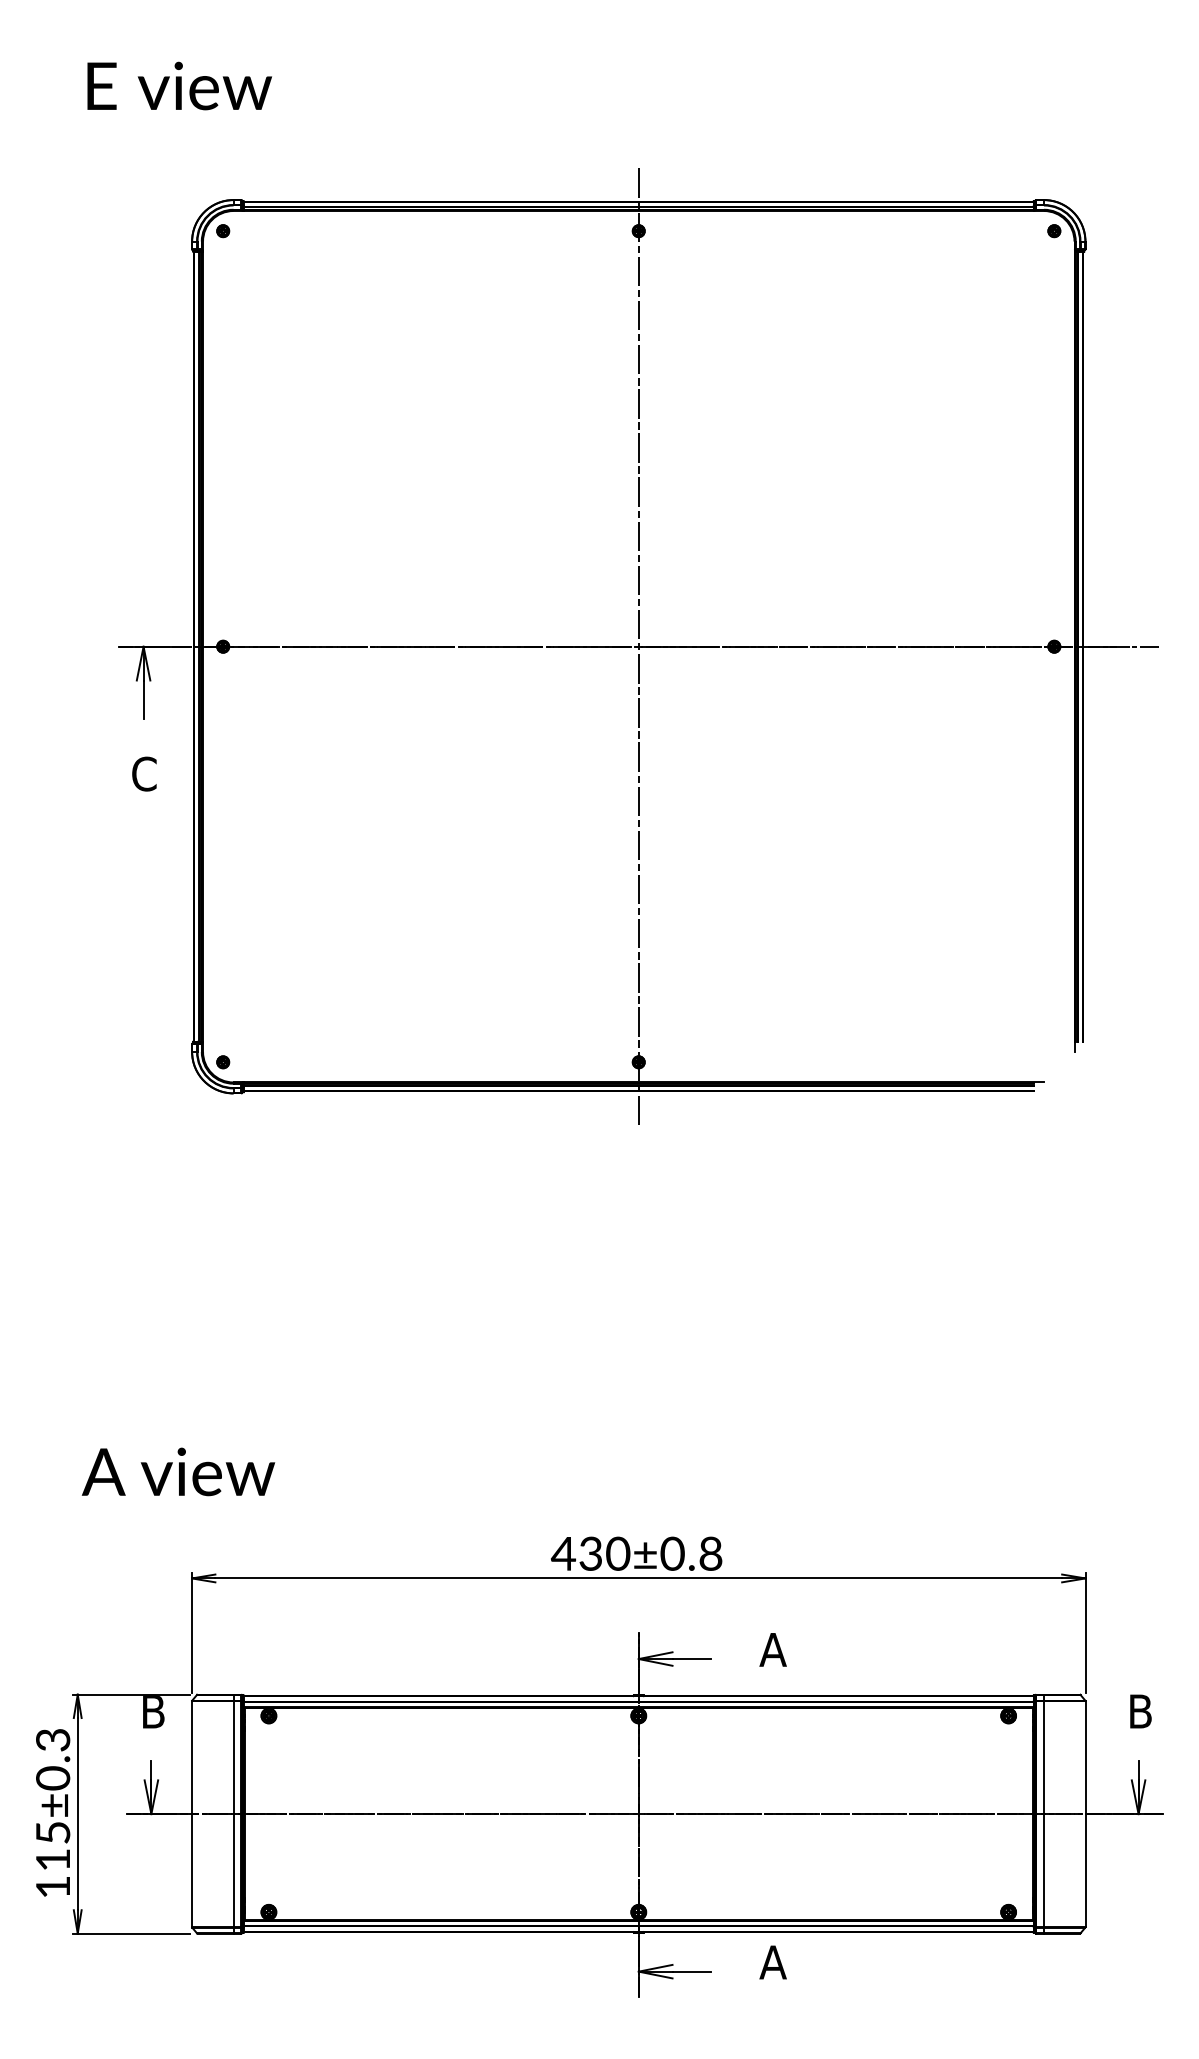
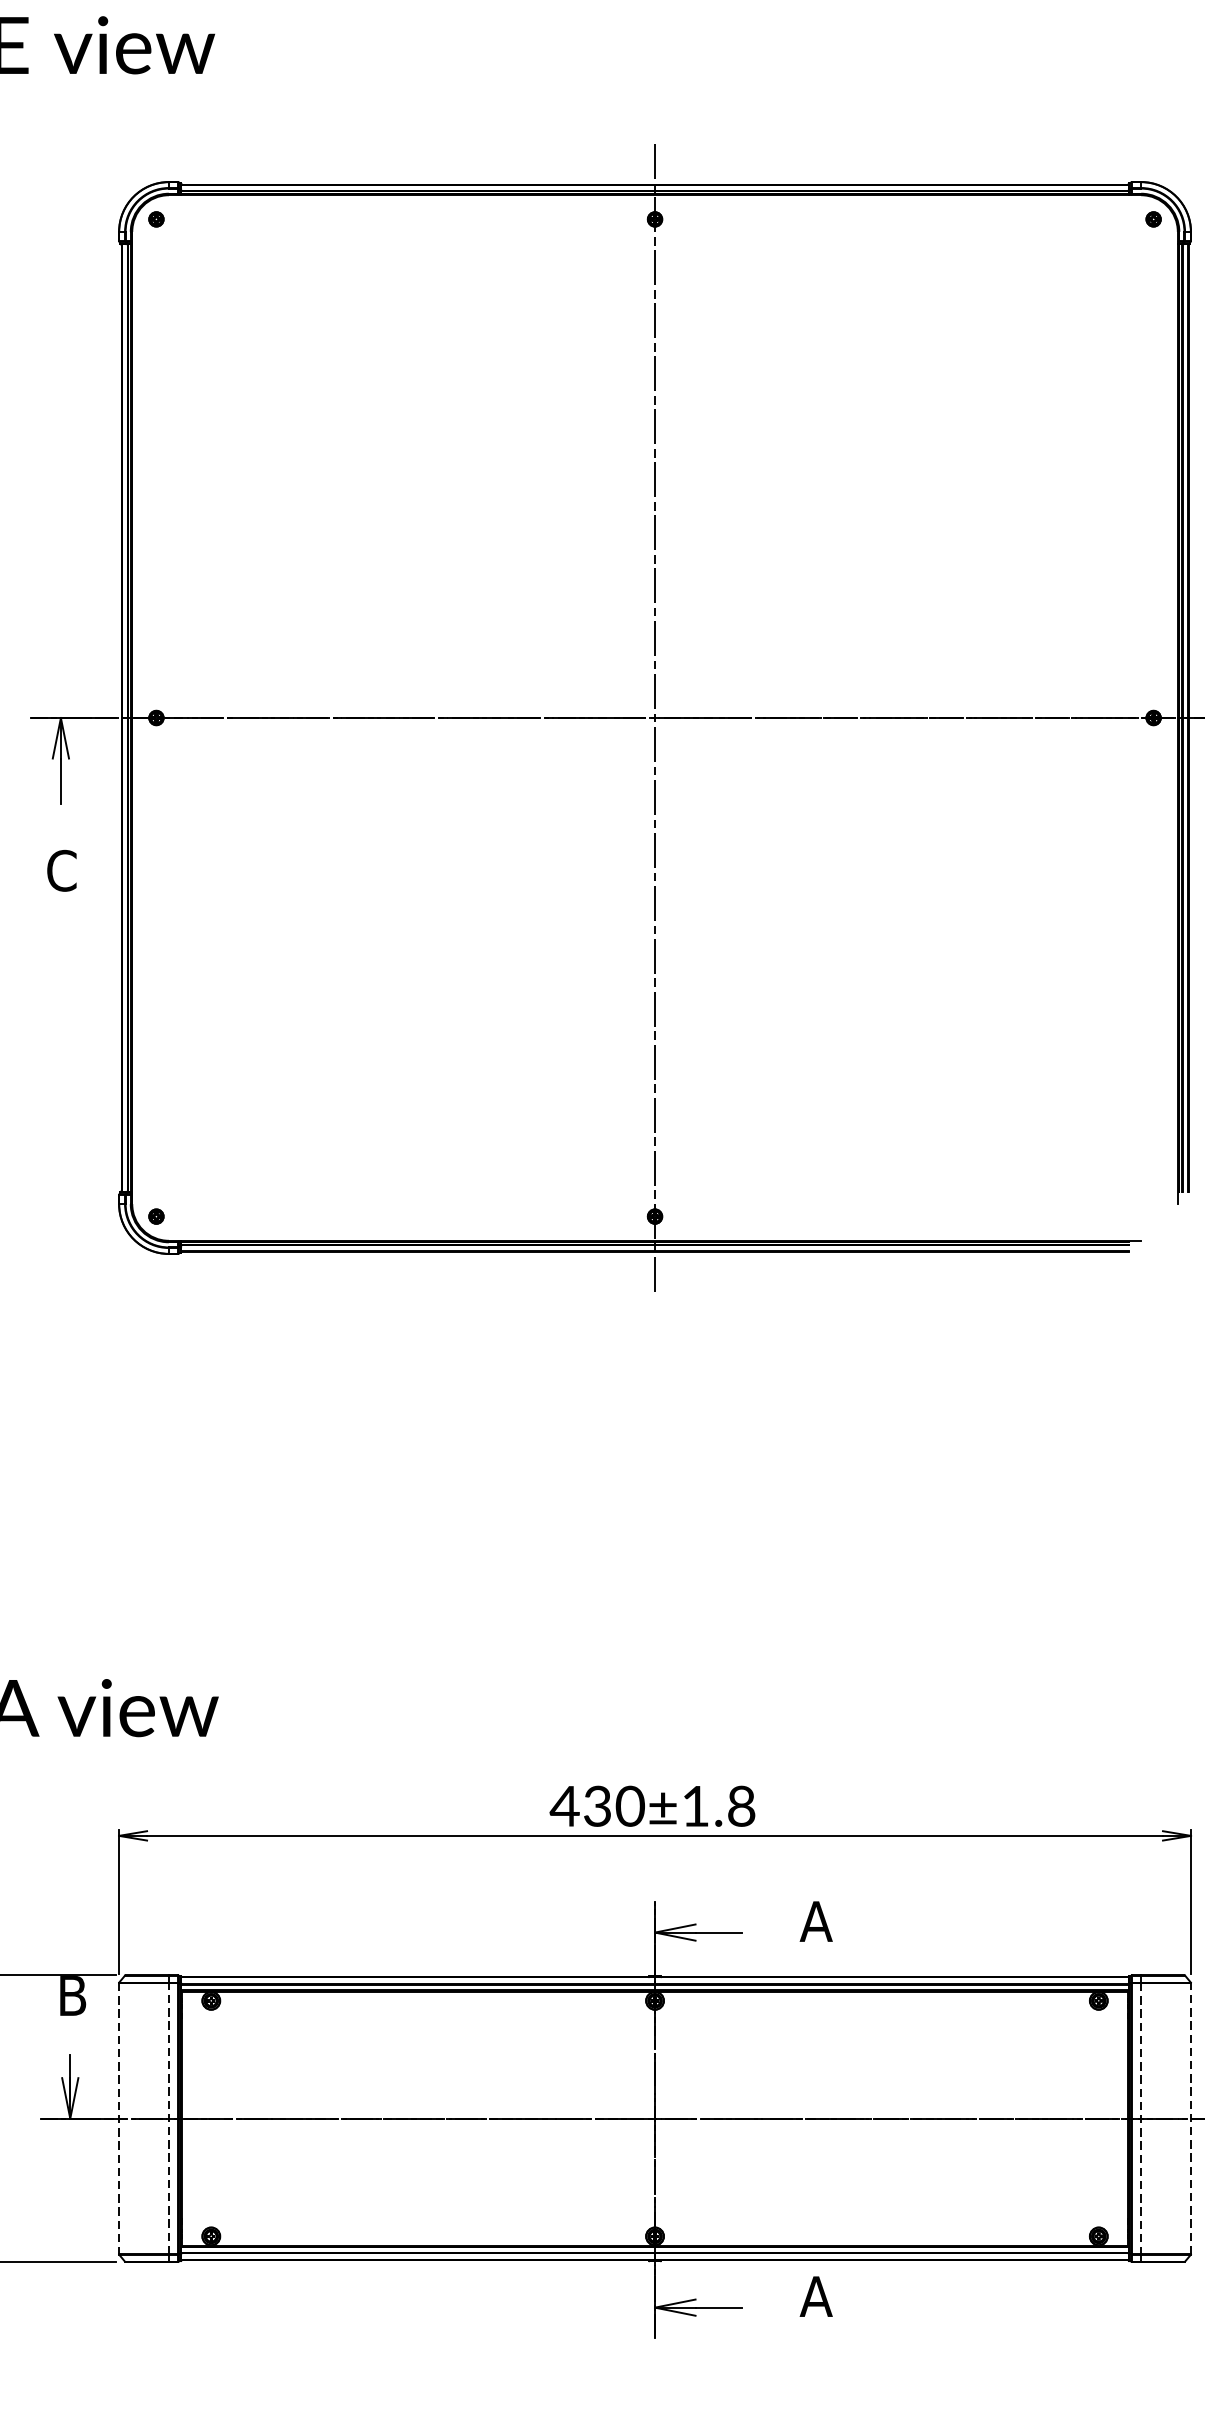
text: (672, 1553) -> (695, 1805), 430±0.8 -> 430±1.8
line: (233, 1813) -> (168, 2117), solid -> dashed
line: (1085, 1813) -> (1191, 2117), solid -> dashed
line: (192, 1814) -> (119, 2119), solid -> dashed
line: (1043, 1814) -> (1140, 2119), solid -> dashed

